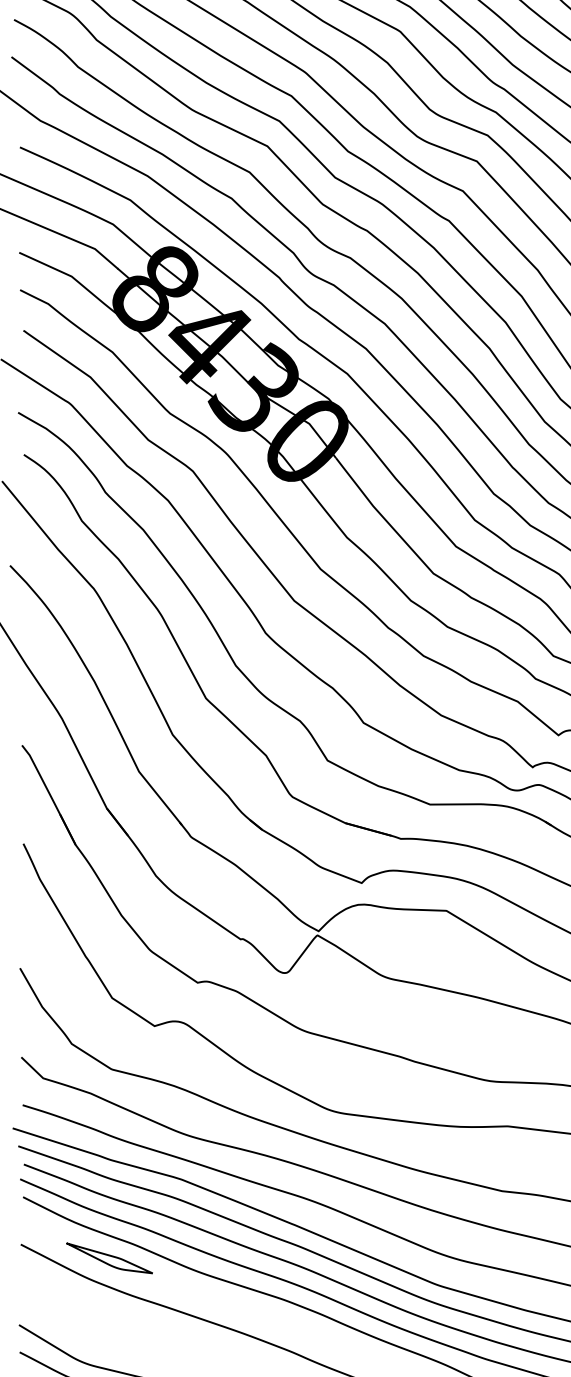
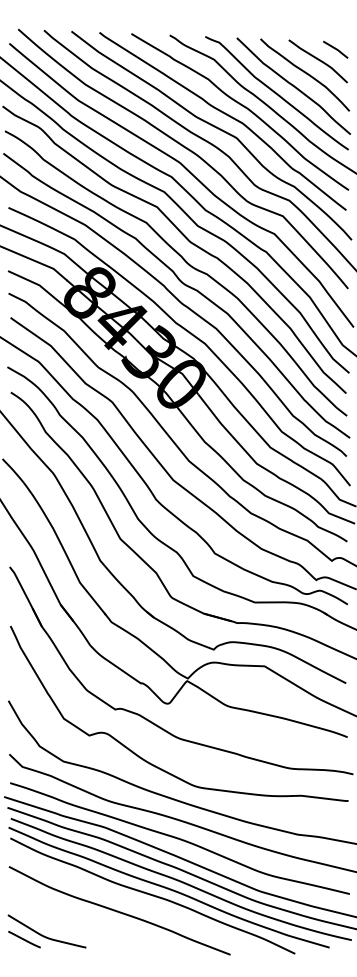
part: (109, 1257) -> (62, 874), removed

